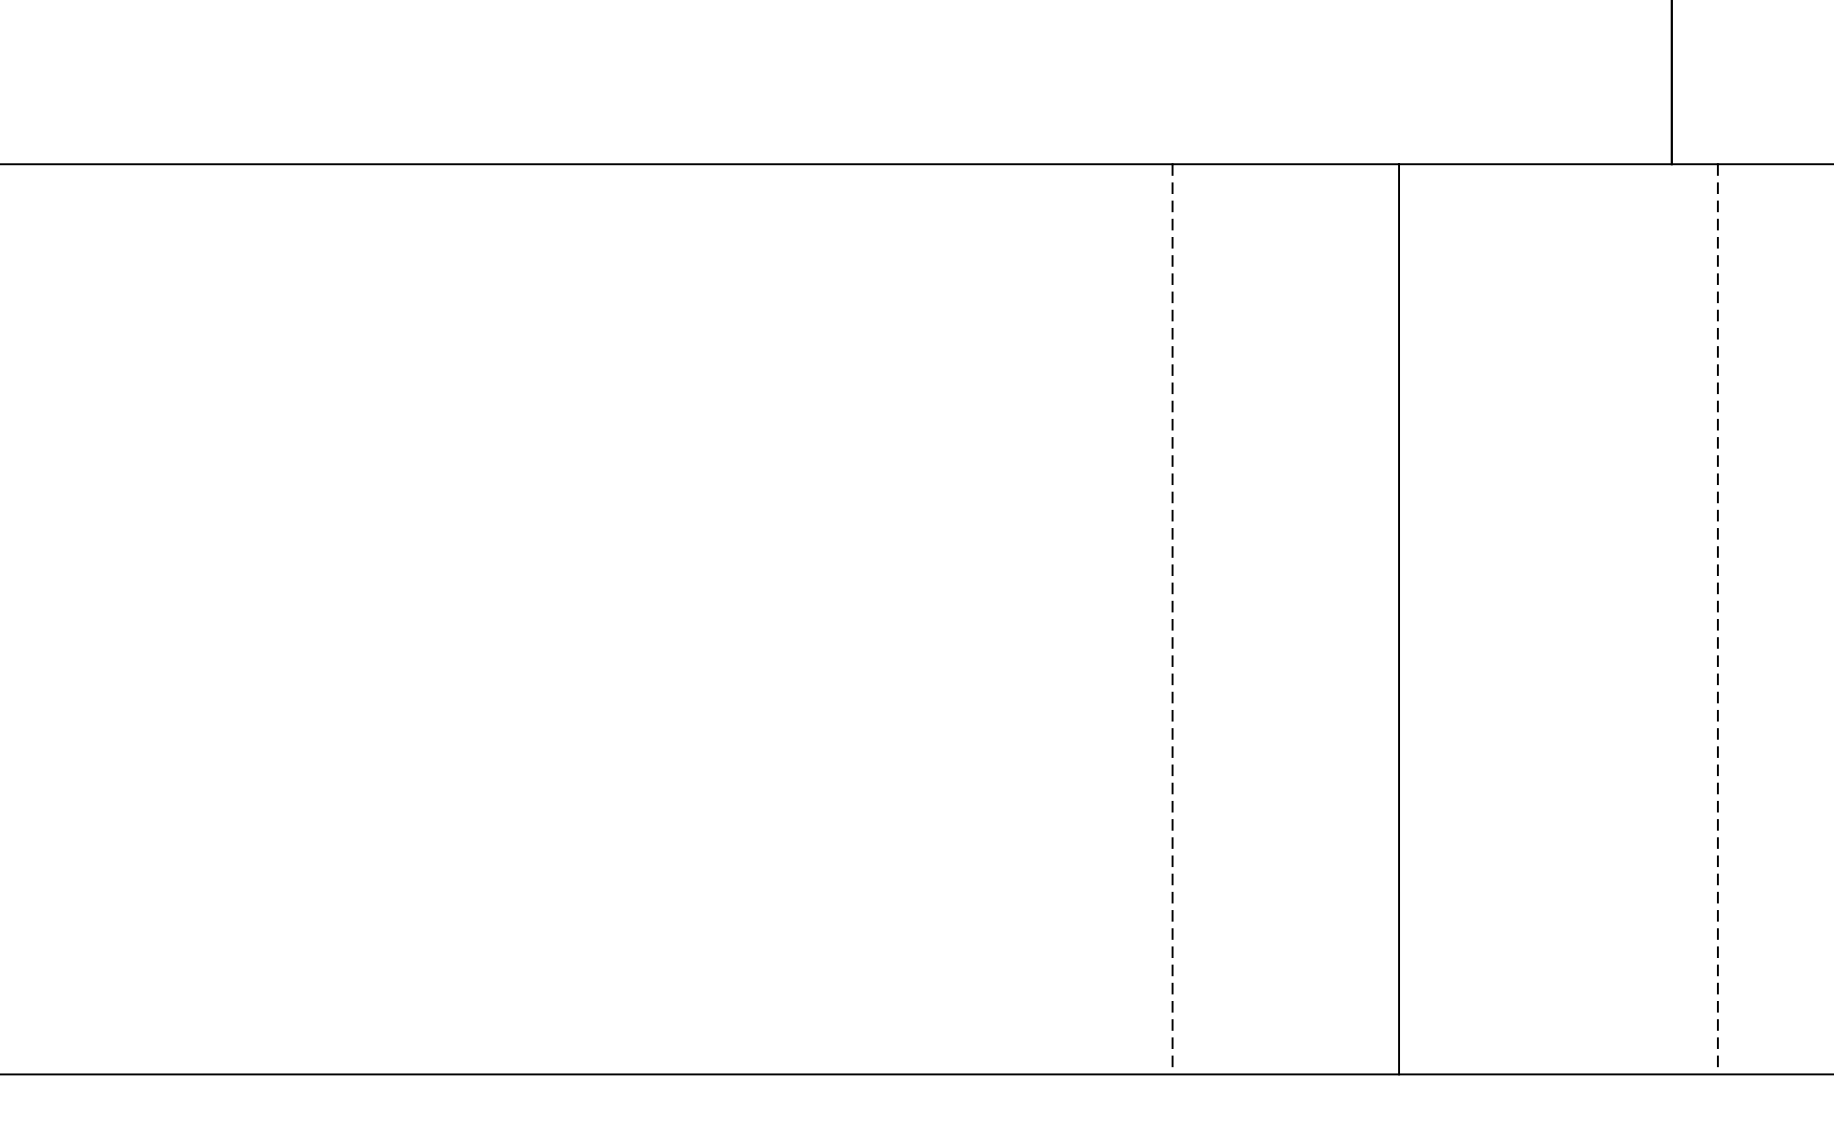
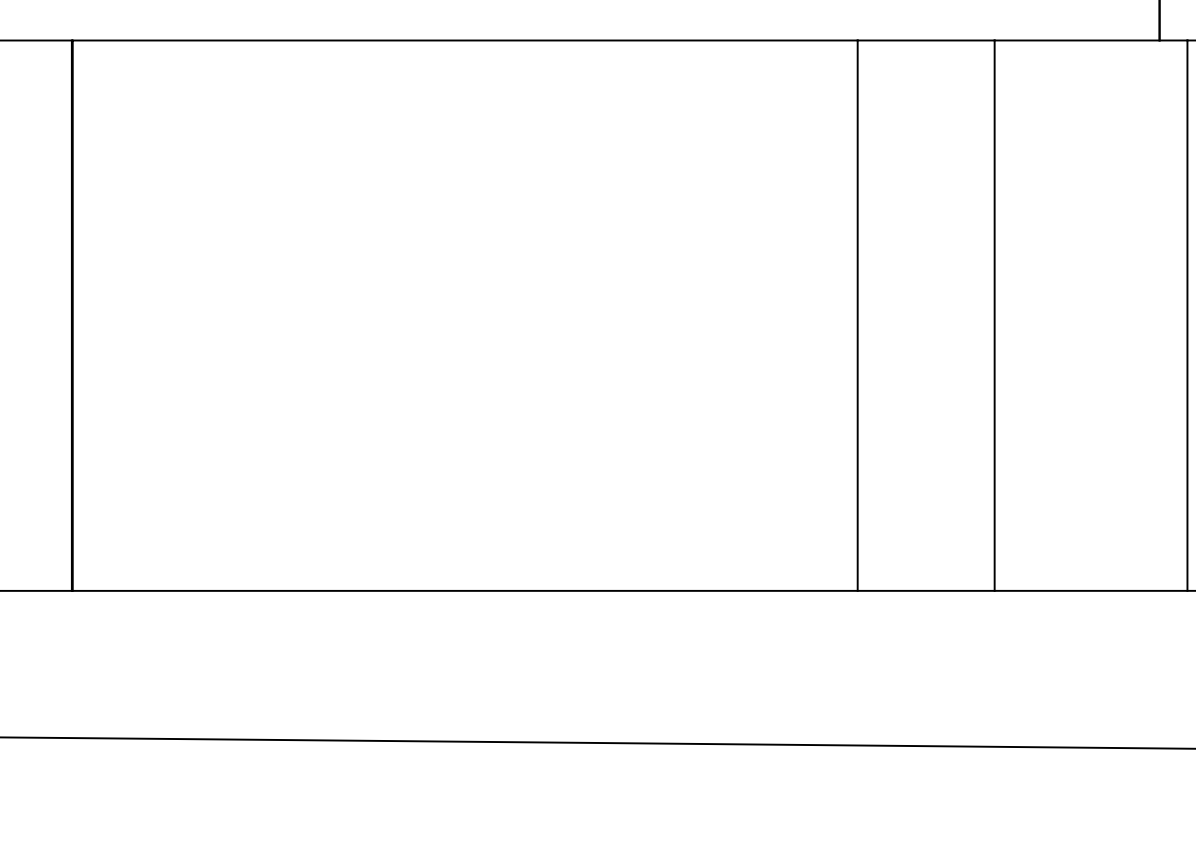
line: (1172, 620) -> (857, 316), dashed -> solid
line: (1717, 620) -> (1187, 316), dashed -> solid

